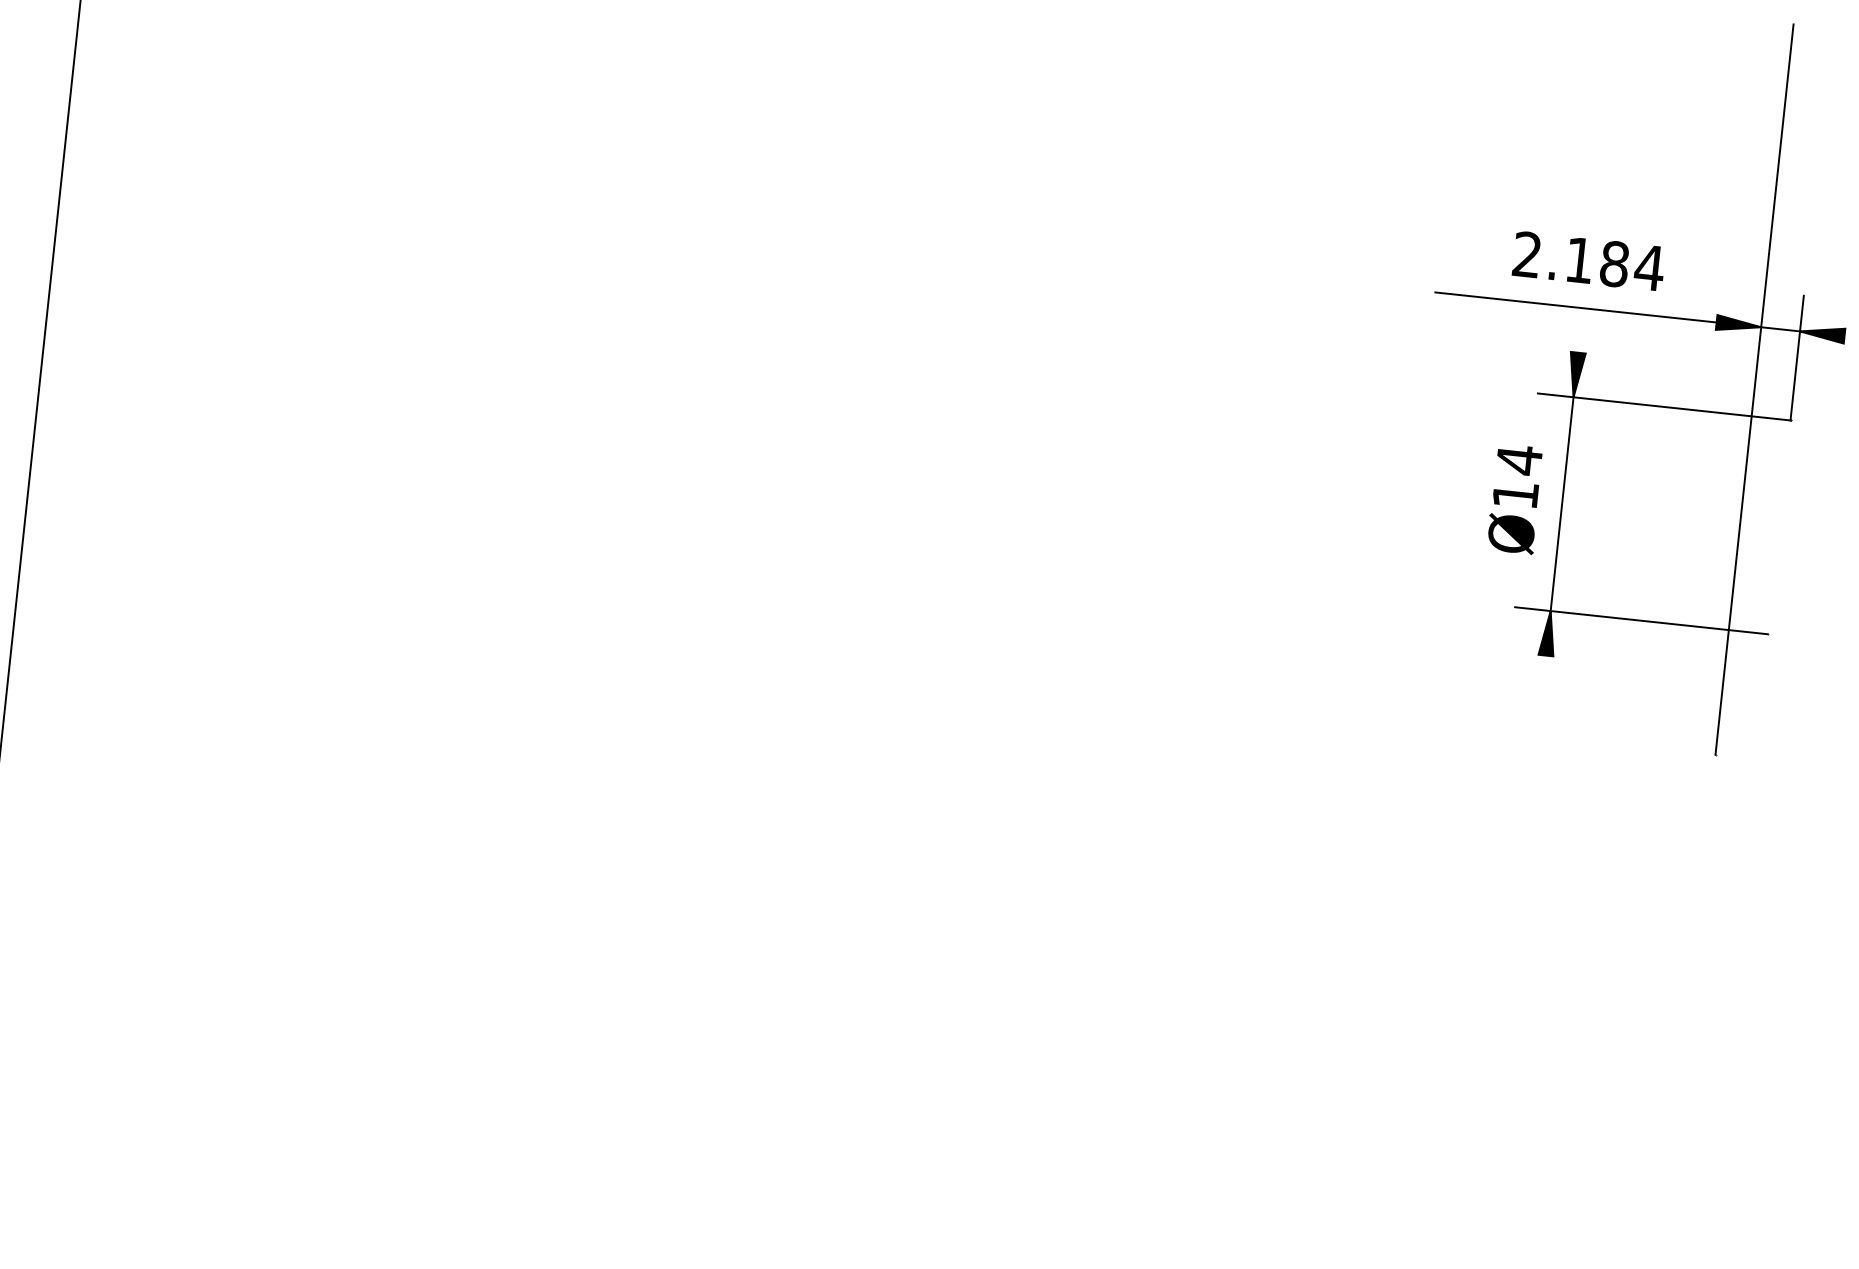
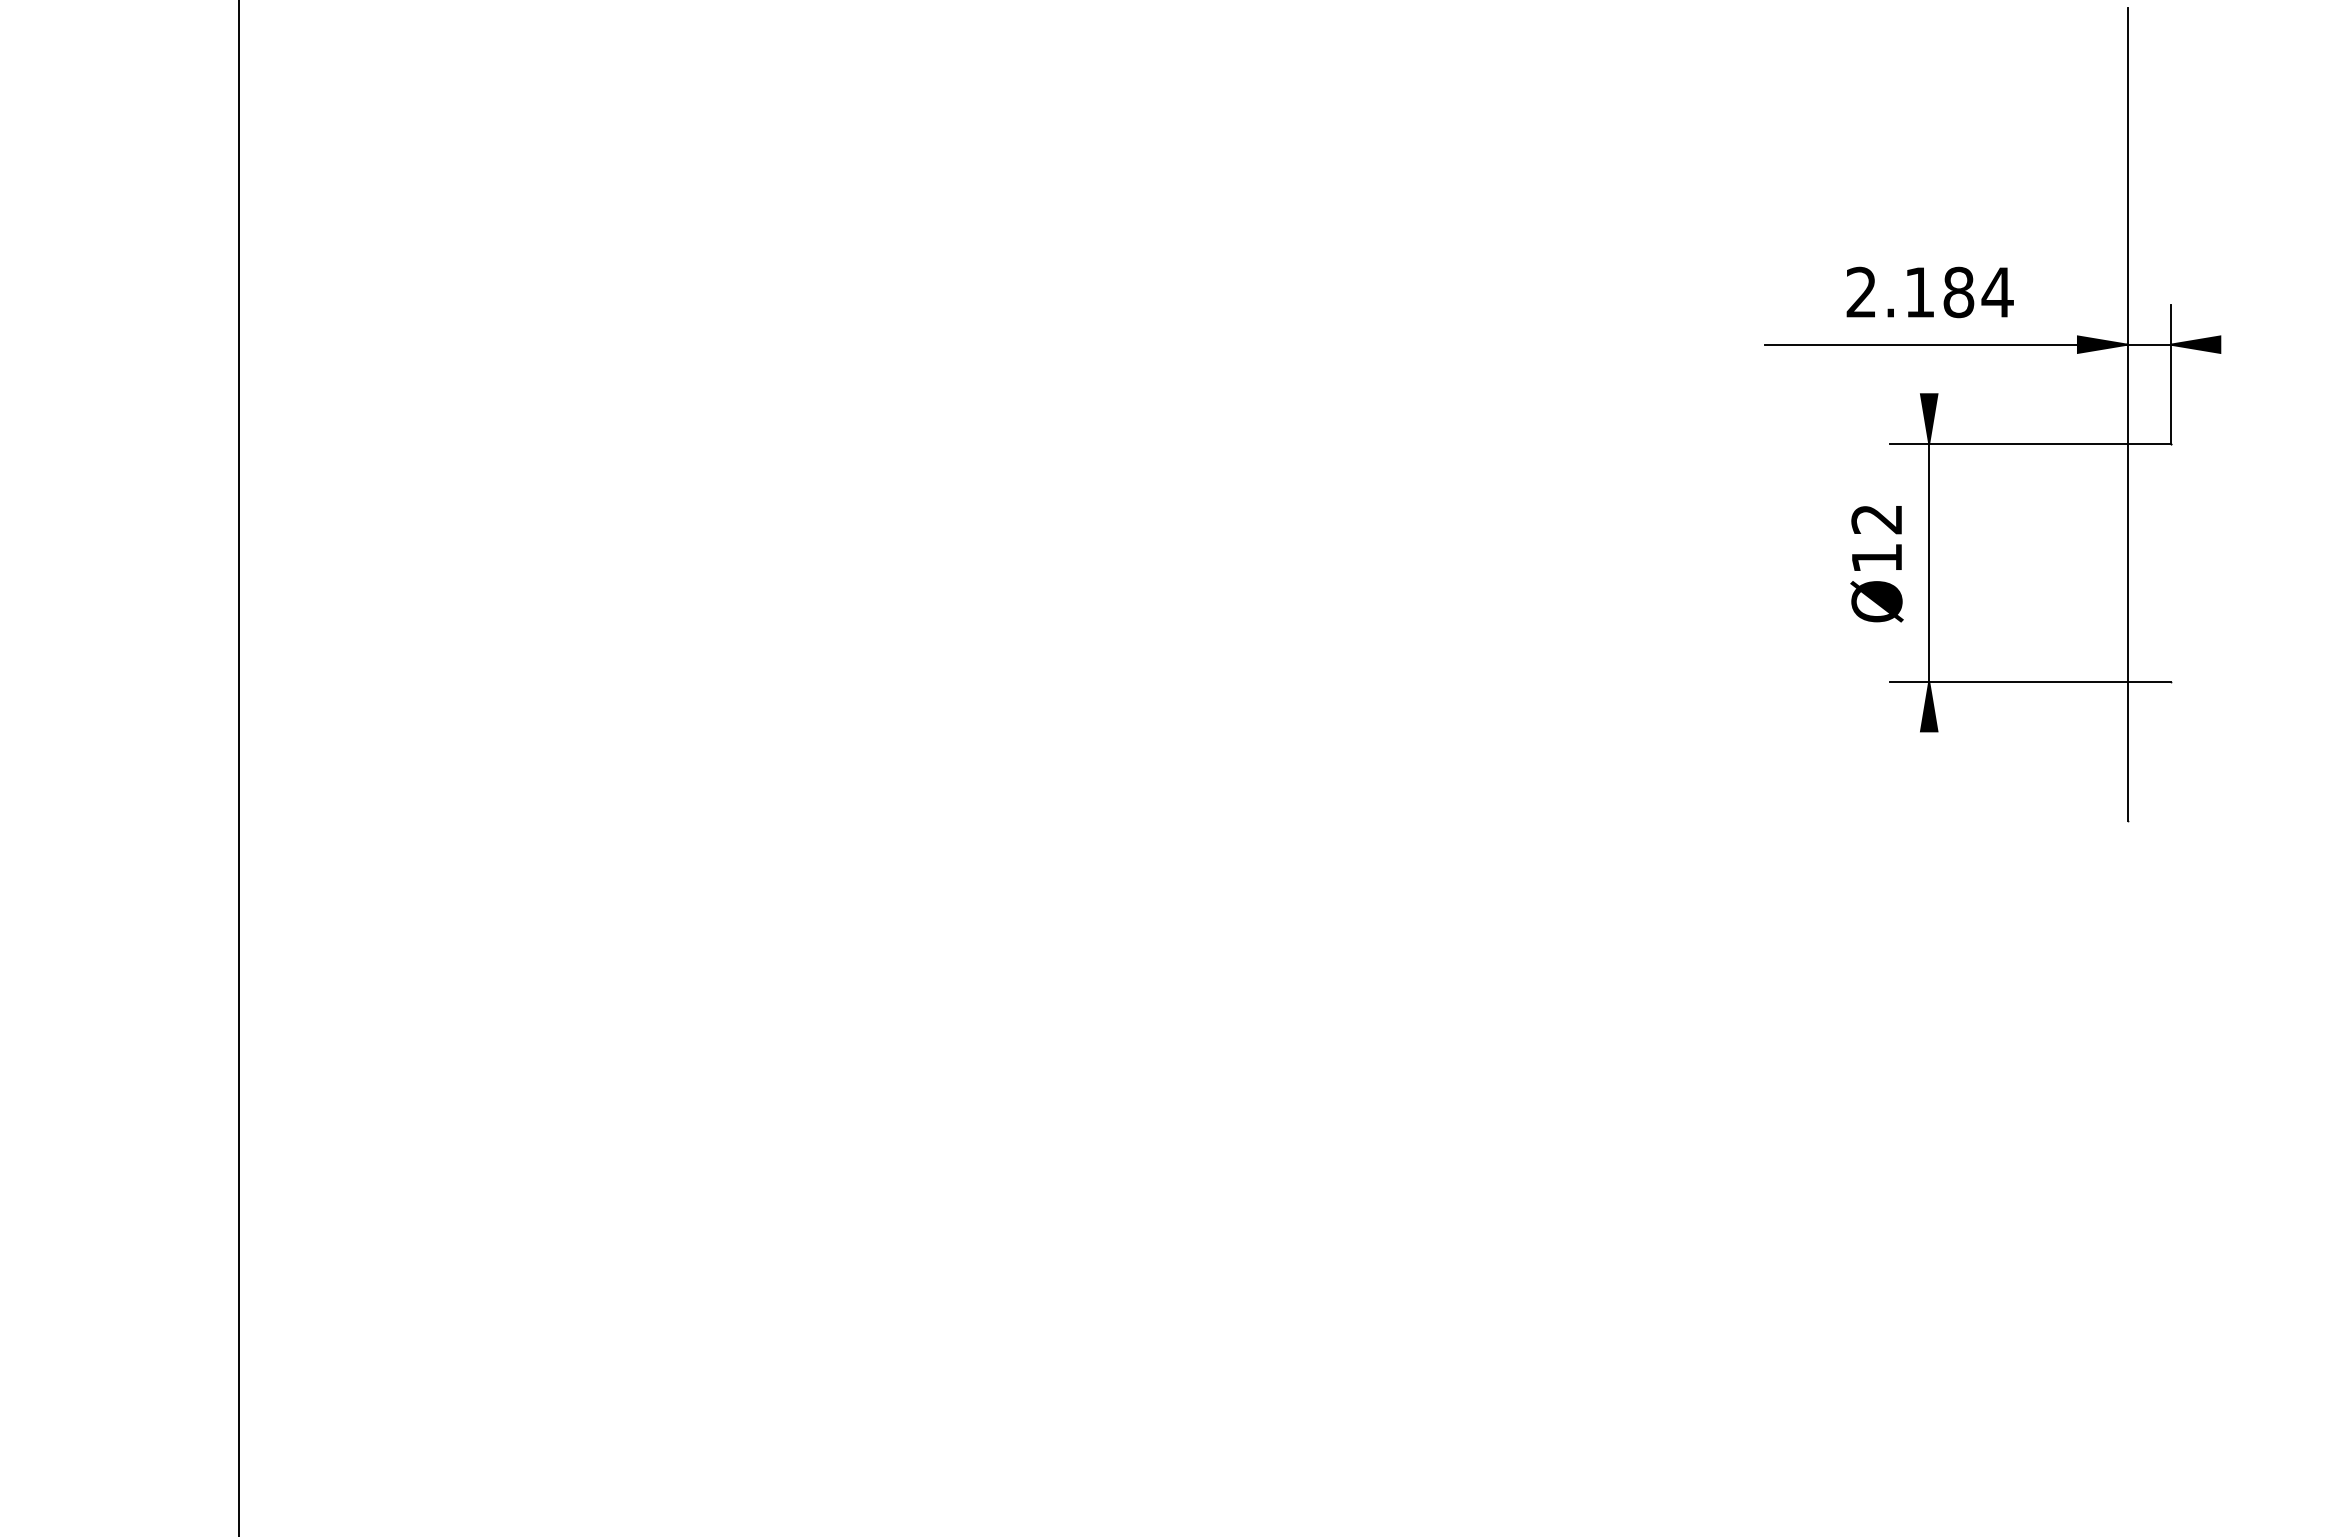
text: (1518, 460) -> (1876, 519), Ø14 -> Ø12

